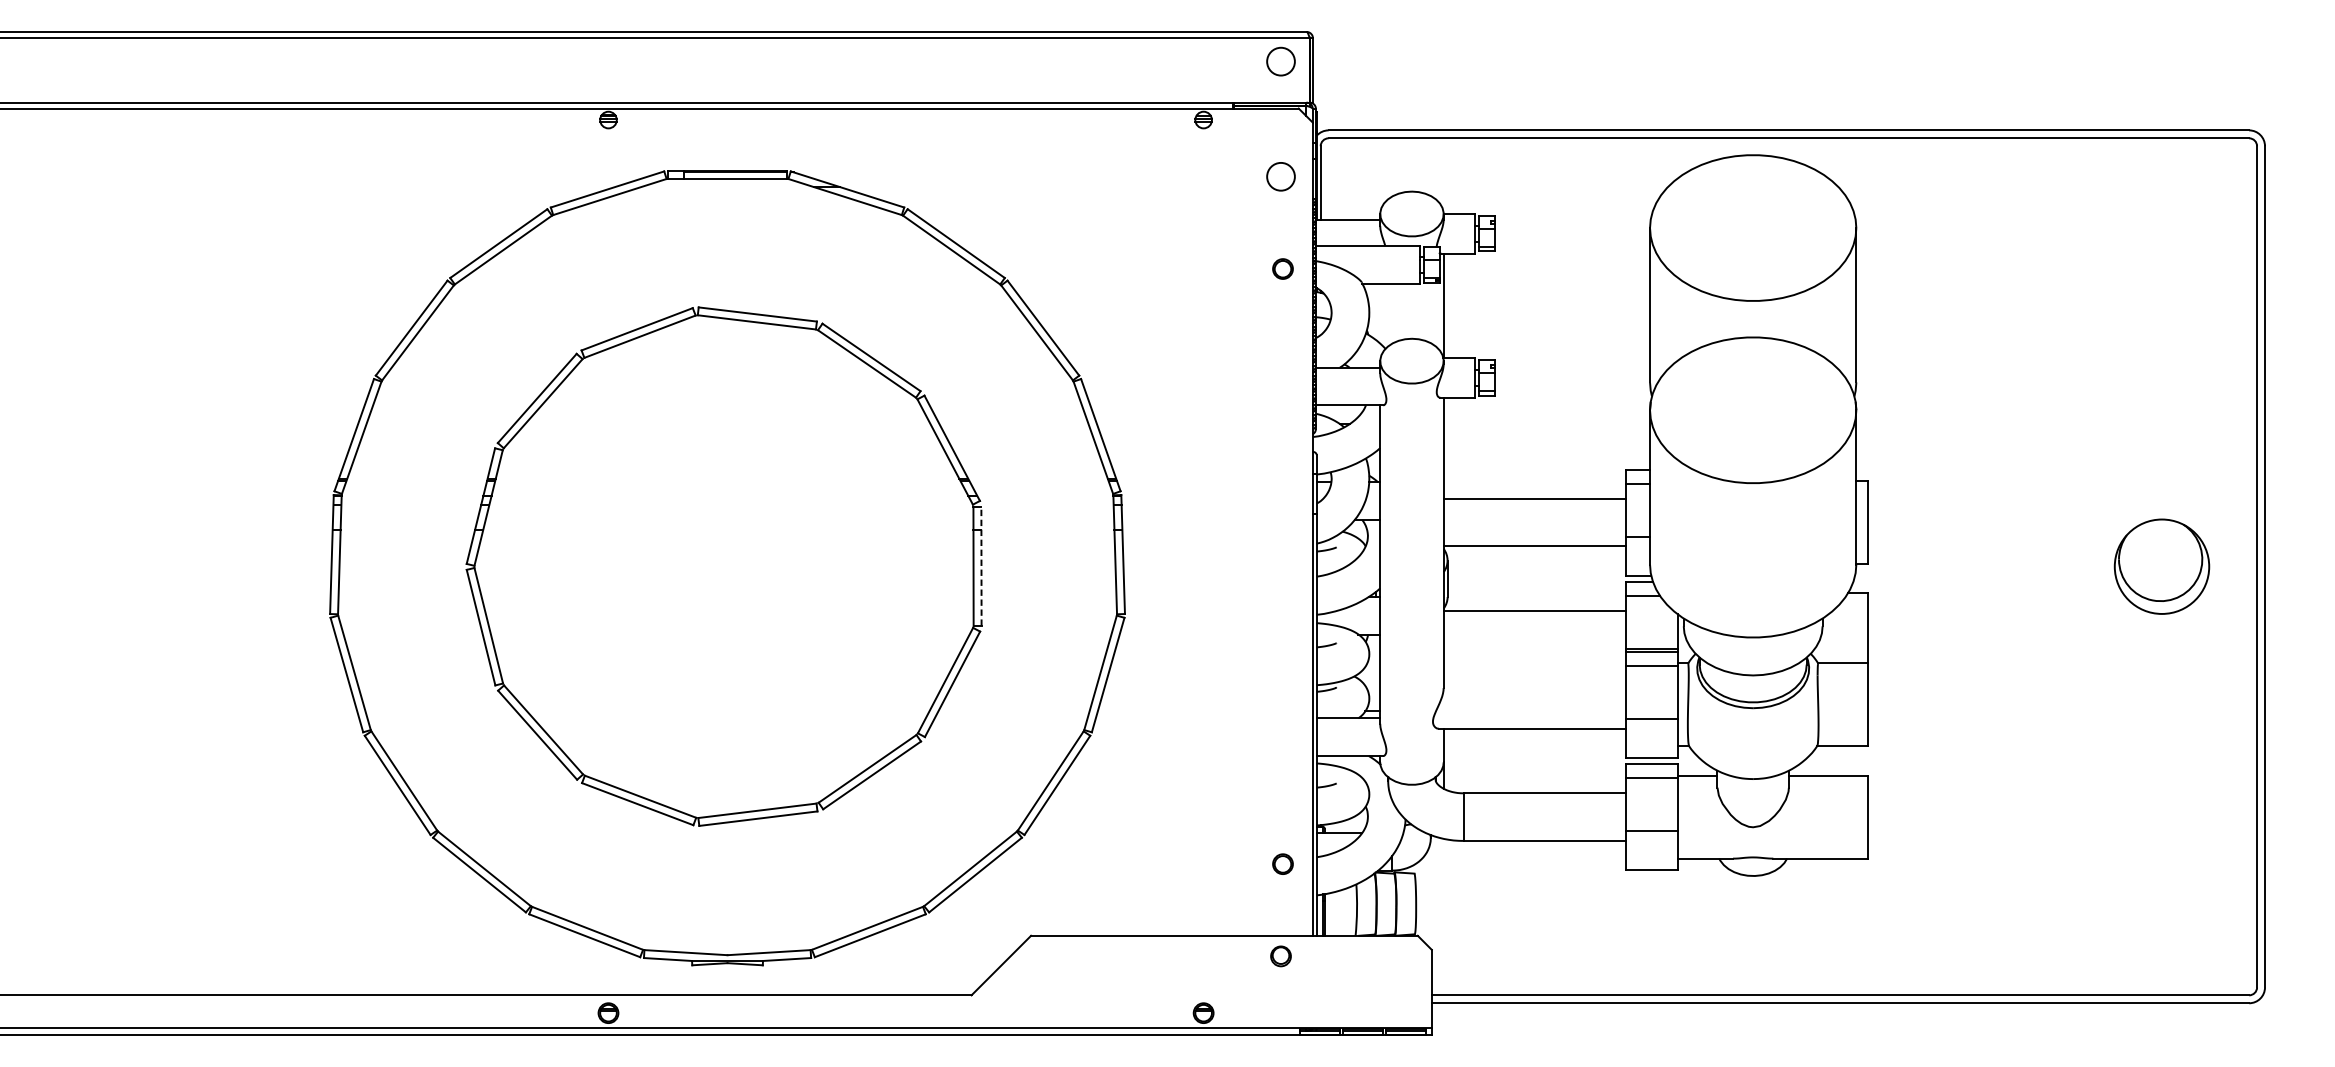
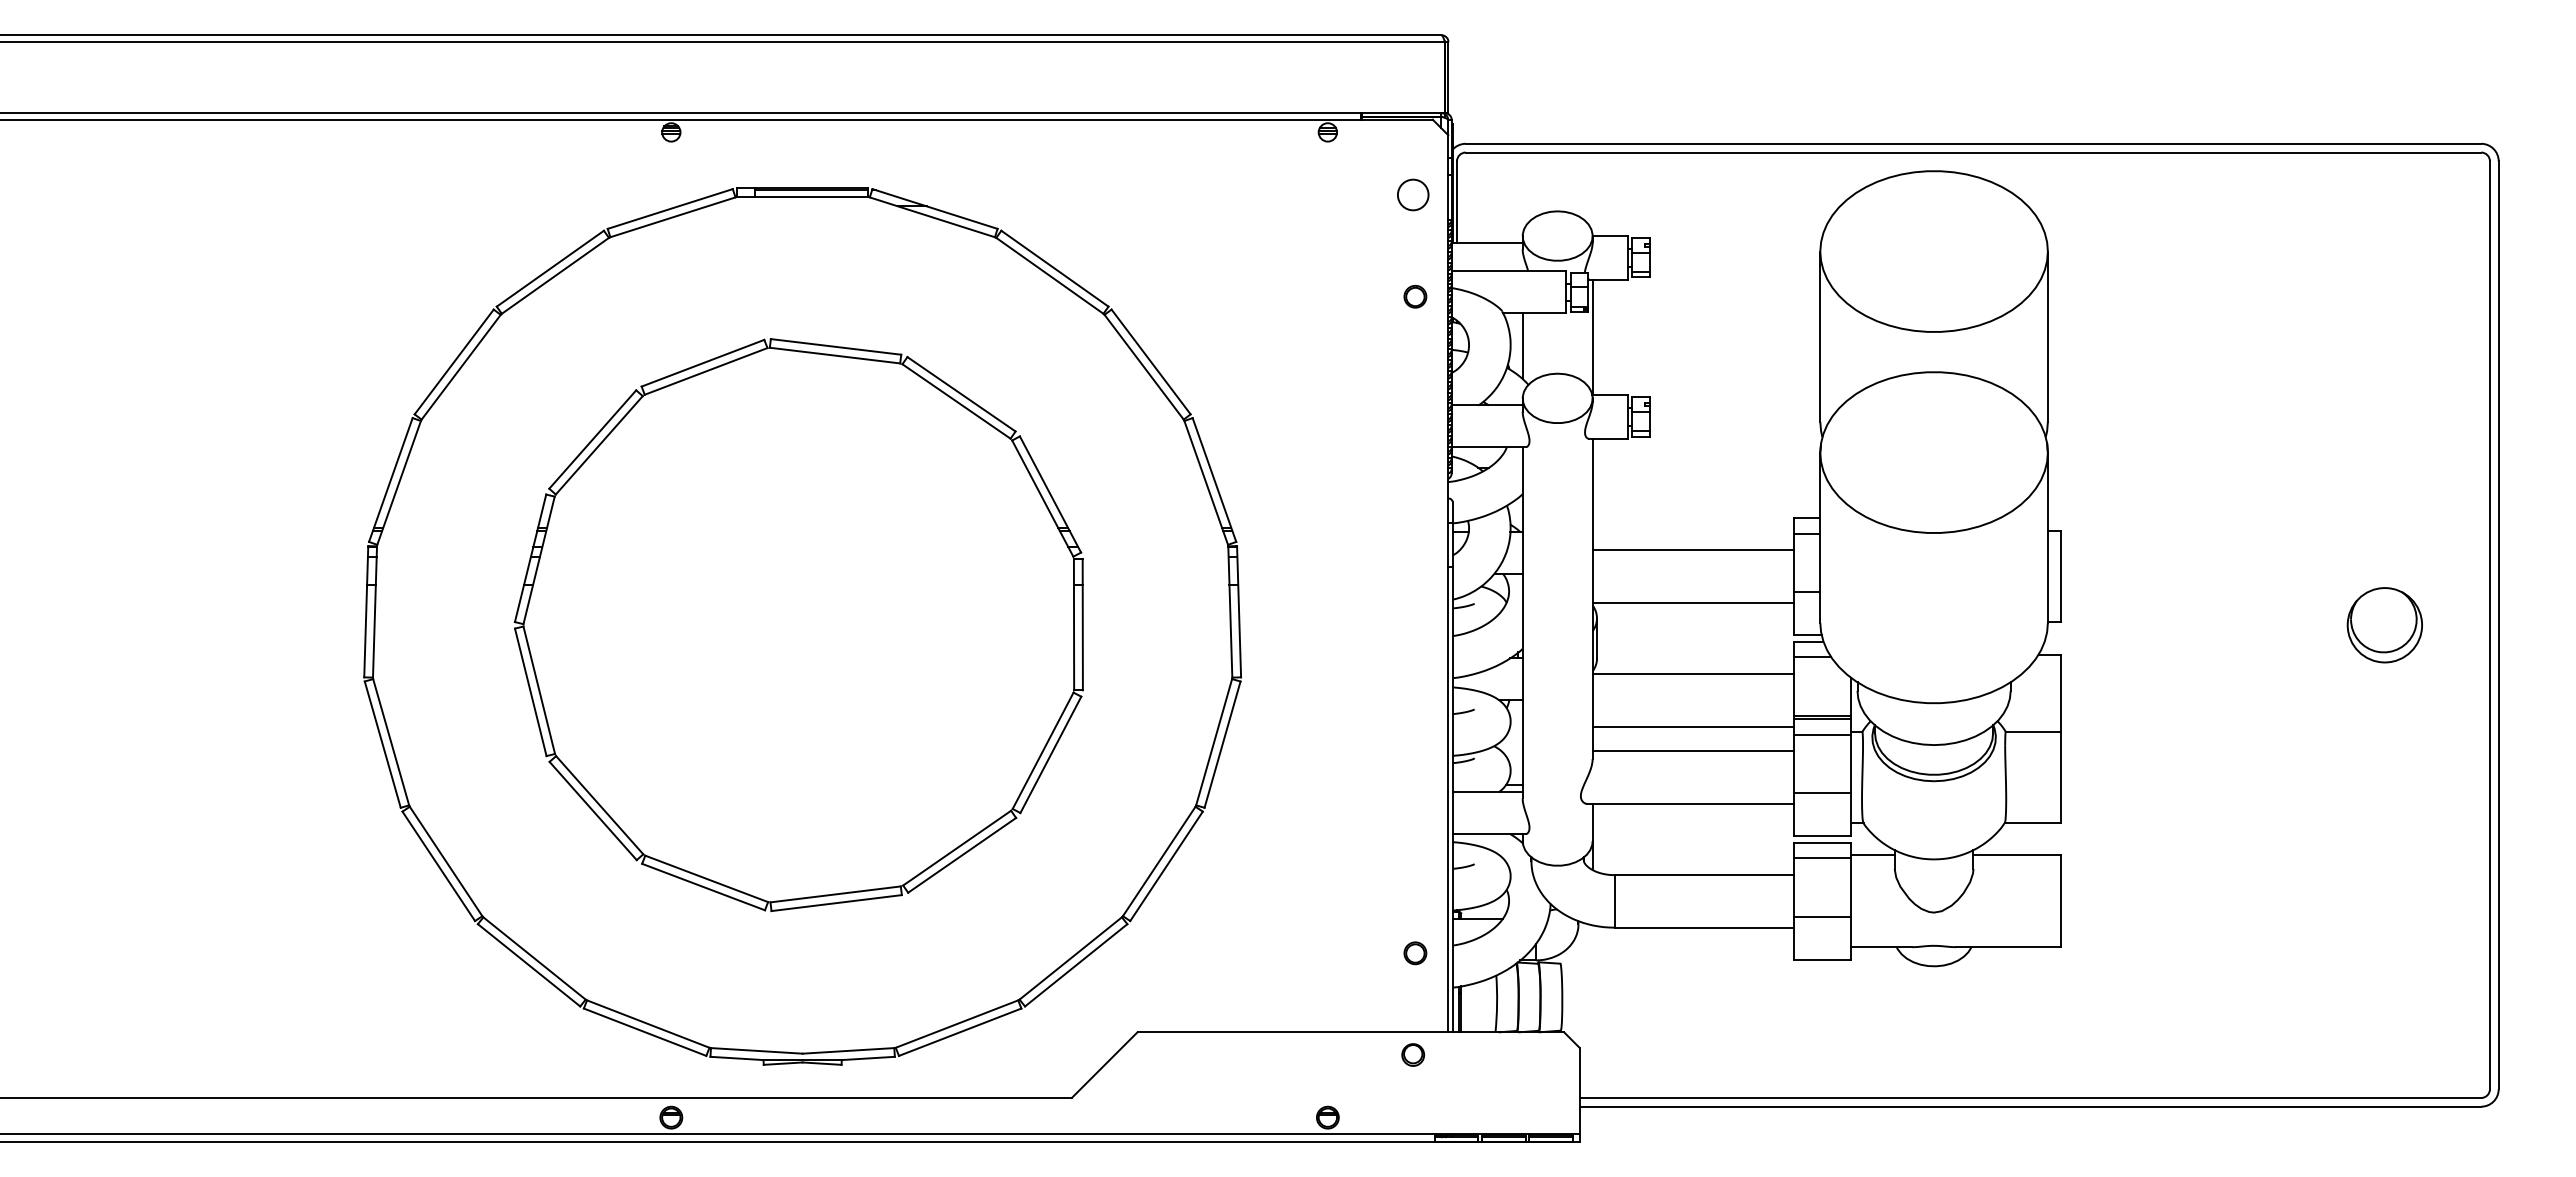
circle: (1281, 61) -> (1413, 67), removed
line: (1380, 314) -> (1522, 346), added
line: (981, 566) -> (1082, 624), dashed -> solid
part: (2161, 567) -> (2384, 625), size x0.71
line: (1535, 658) -> (1693, 726), added
line: (1535, 681) -> (1693, 751), added

